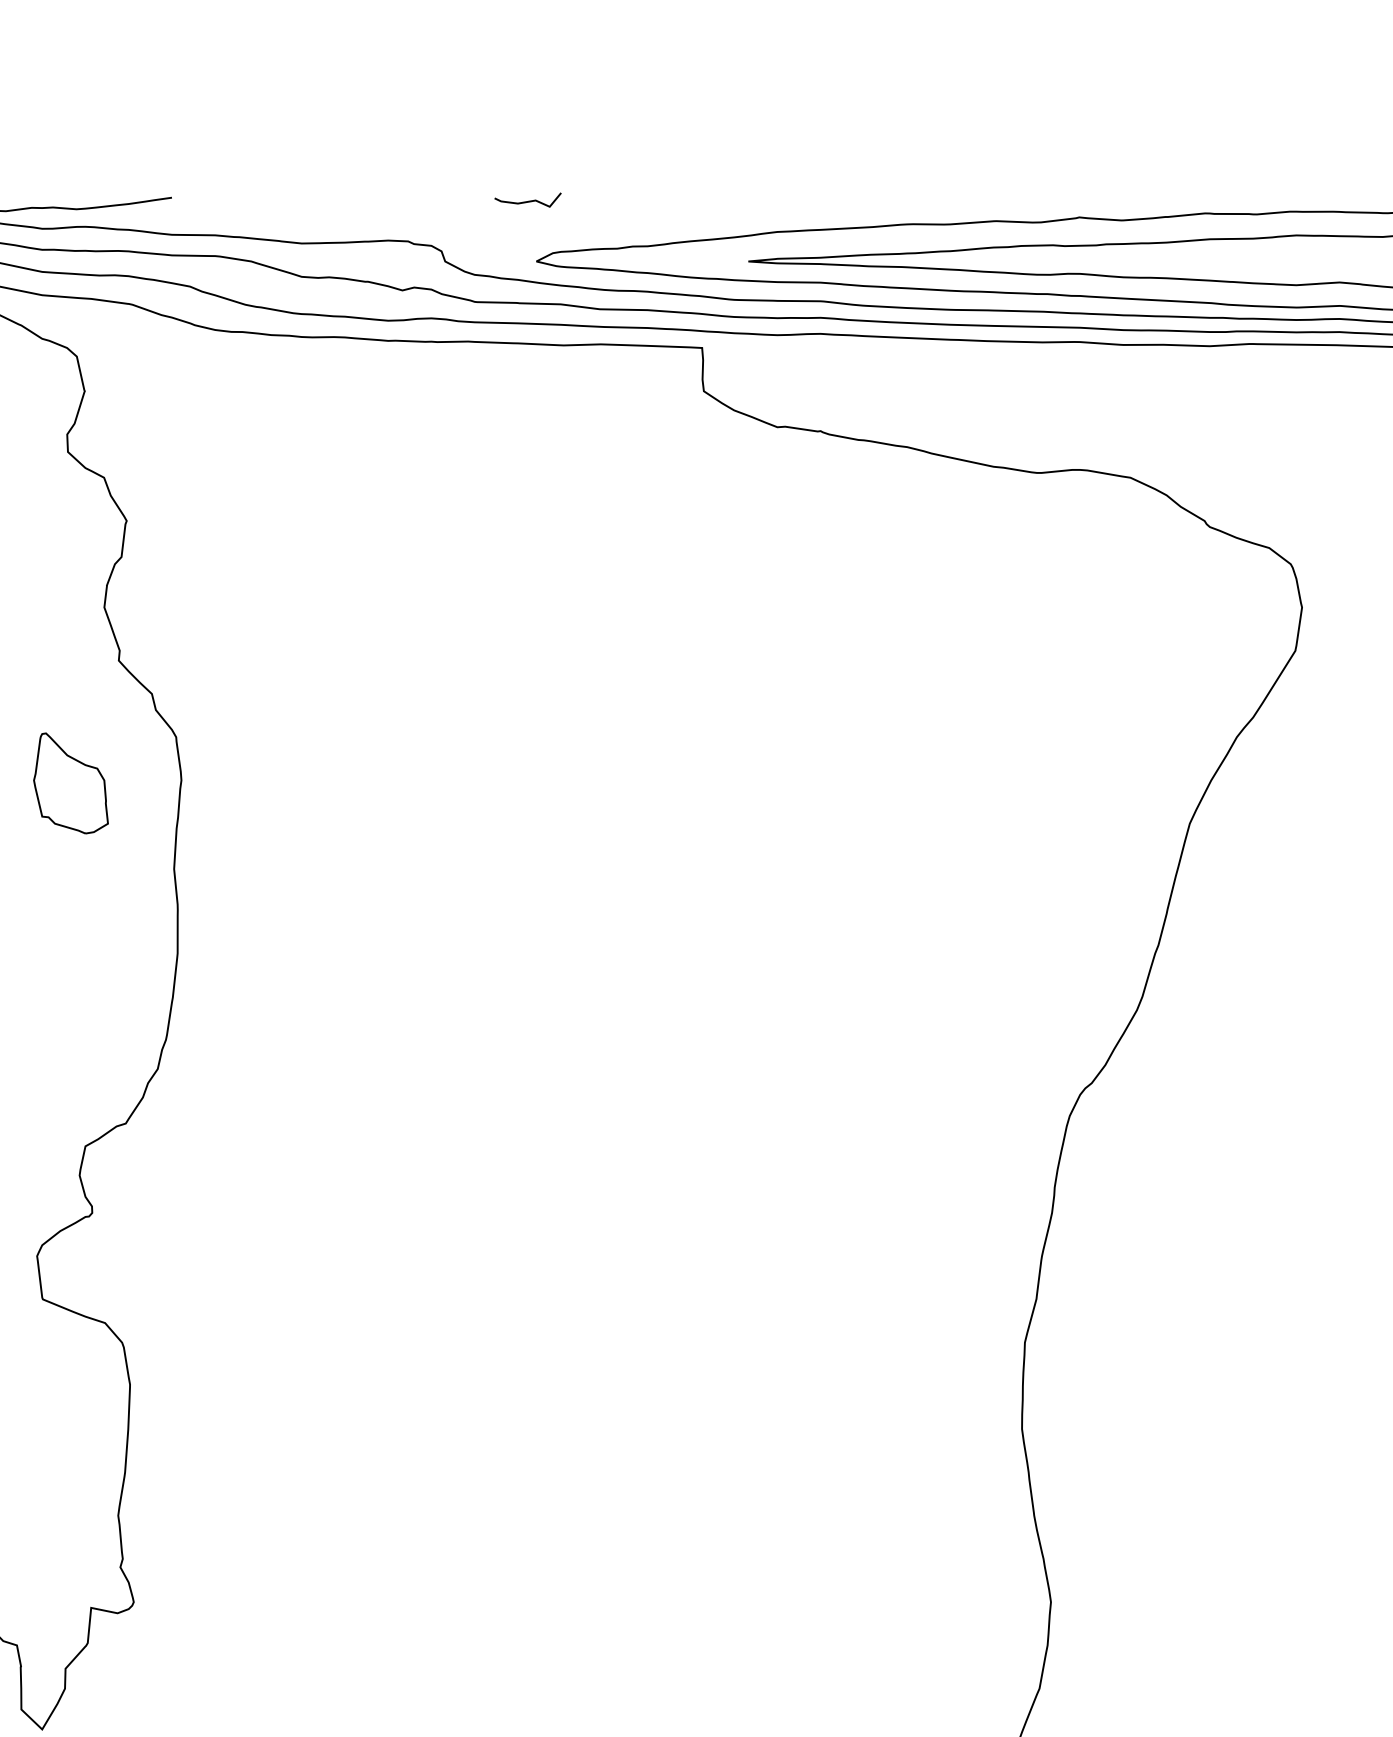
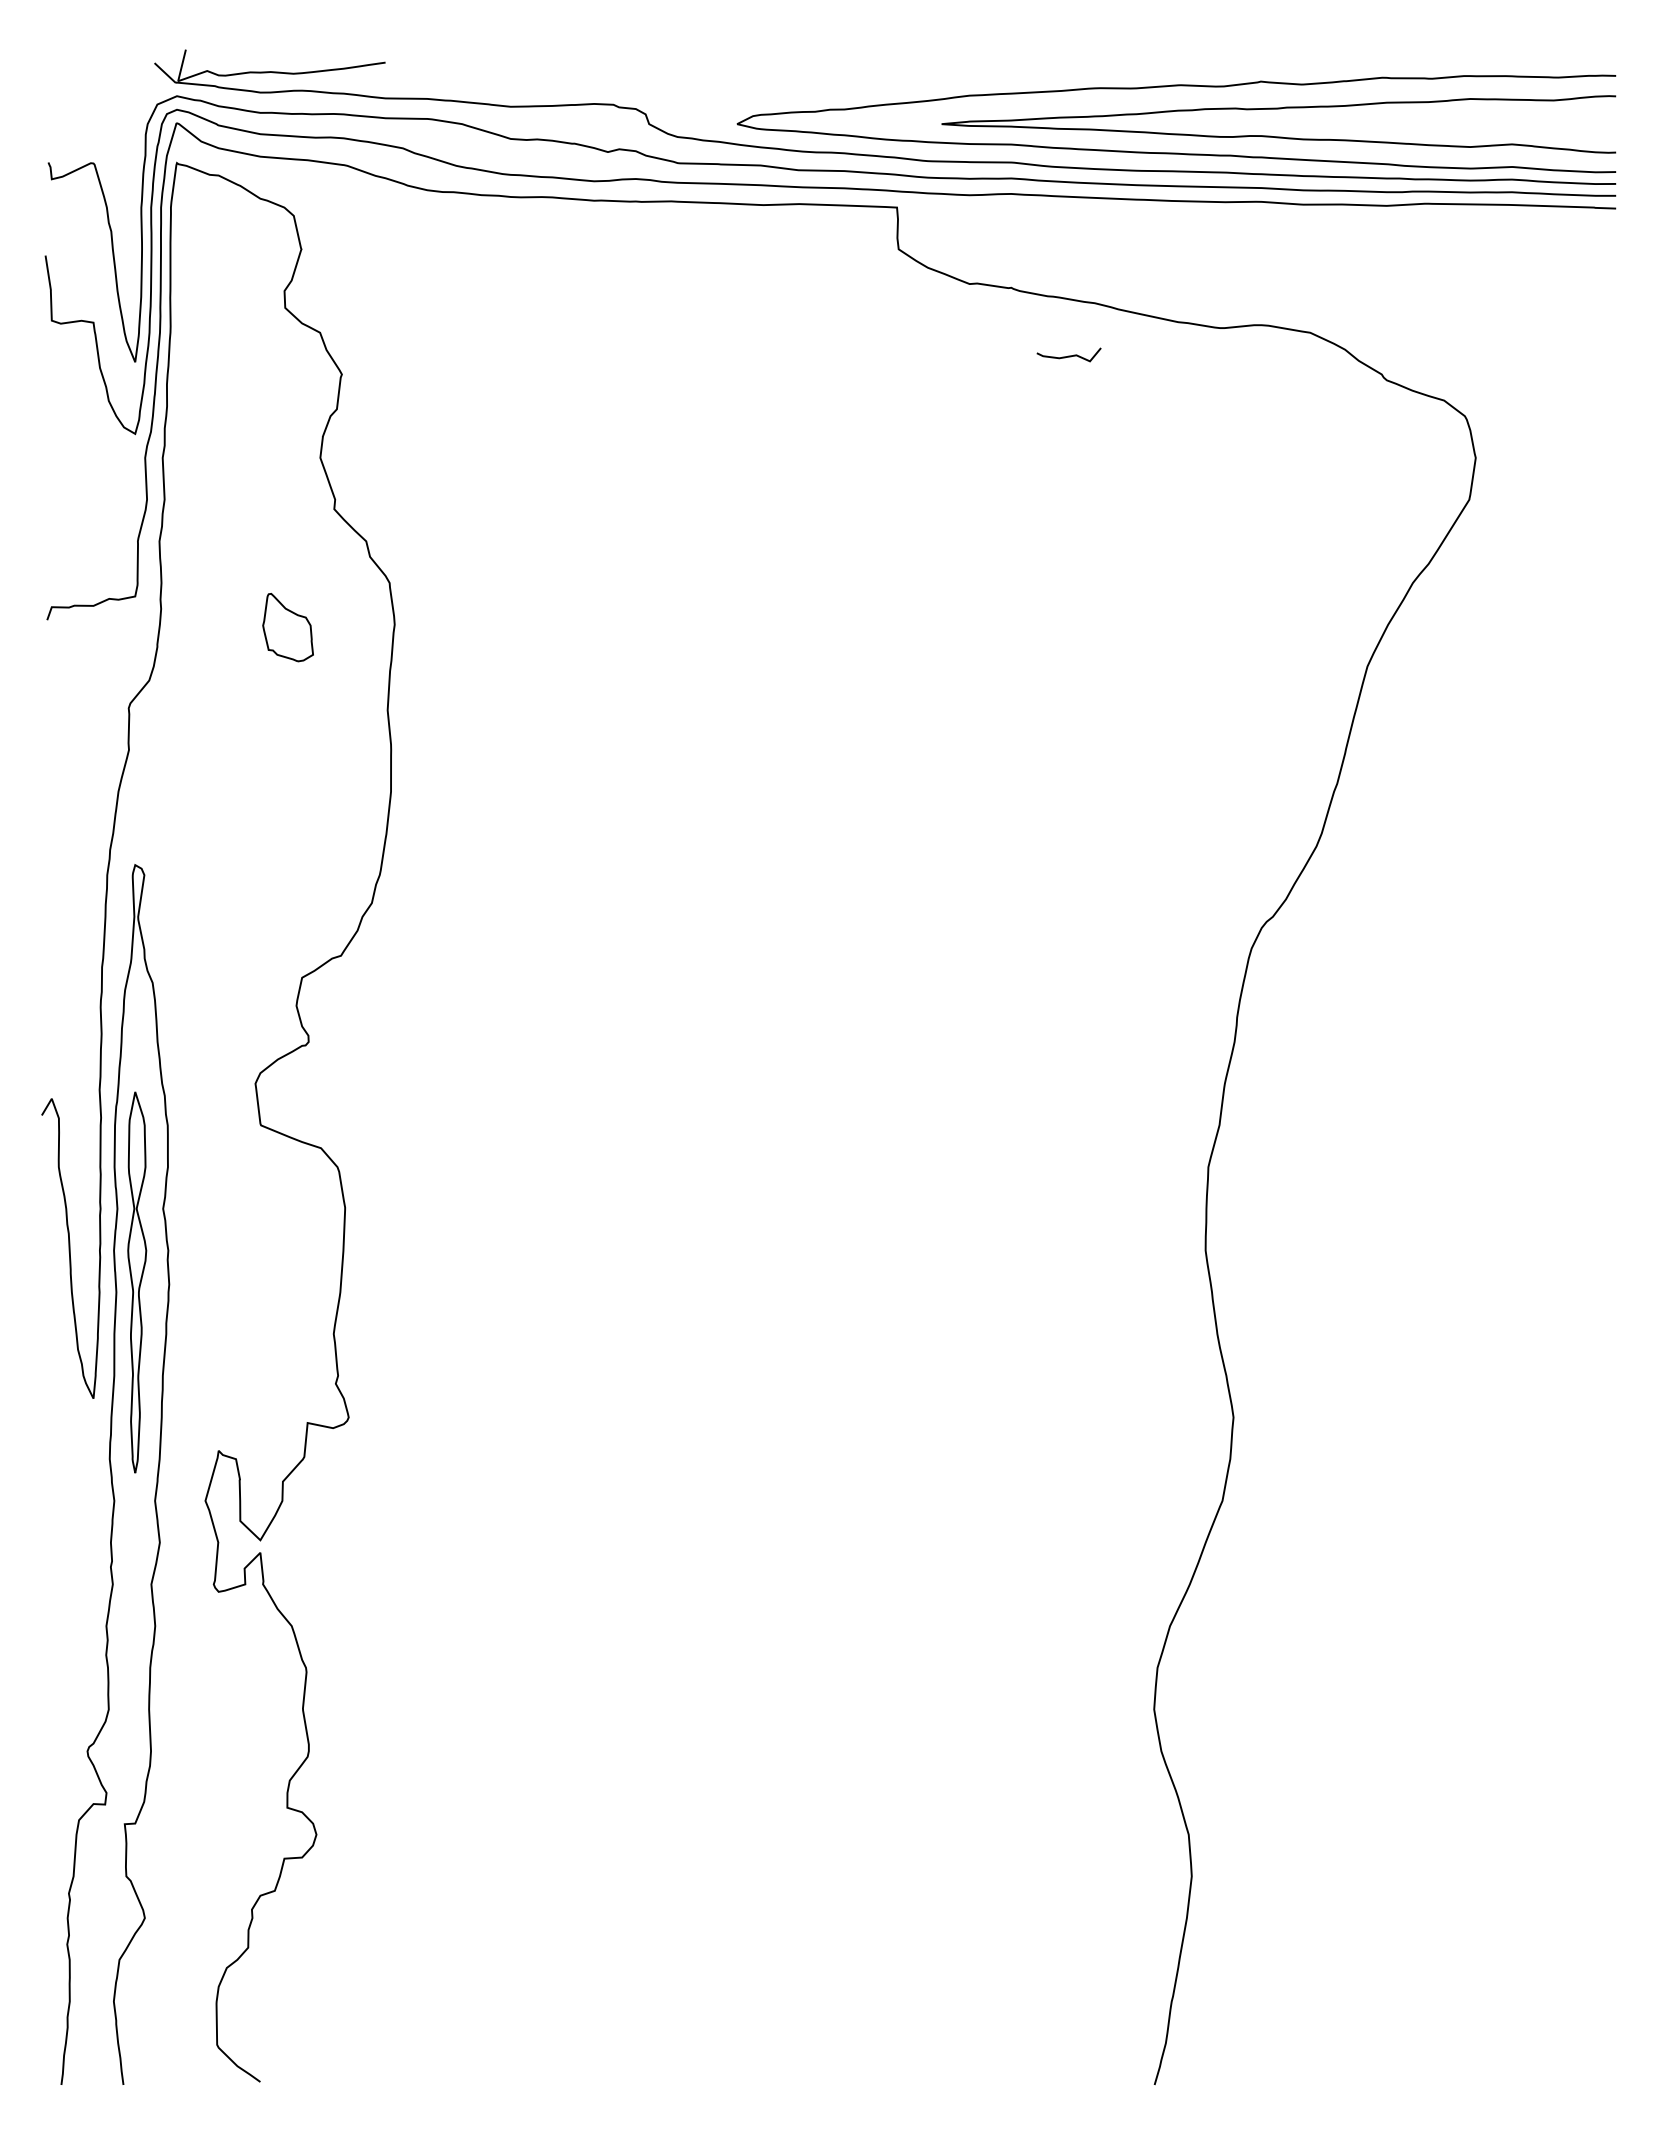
curve: (527, 200) -> (1068, 355), moved
part: (70, 783) -> (287, 627), size x0.7

